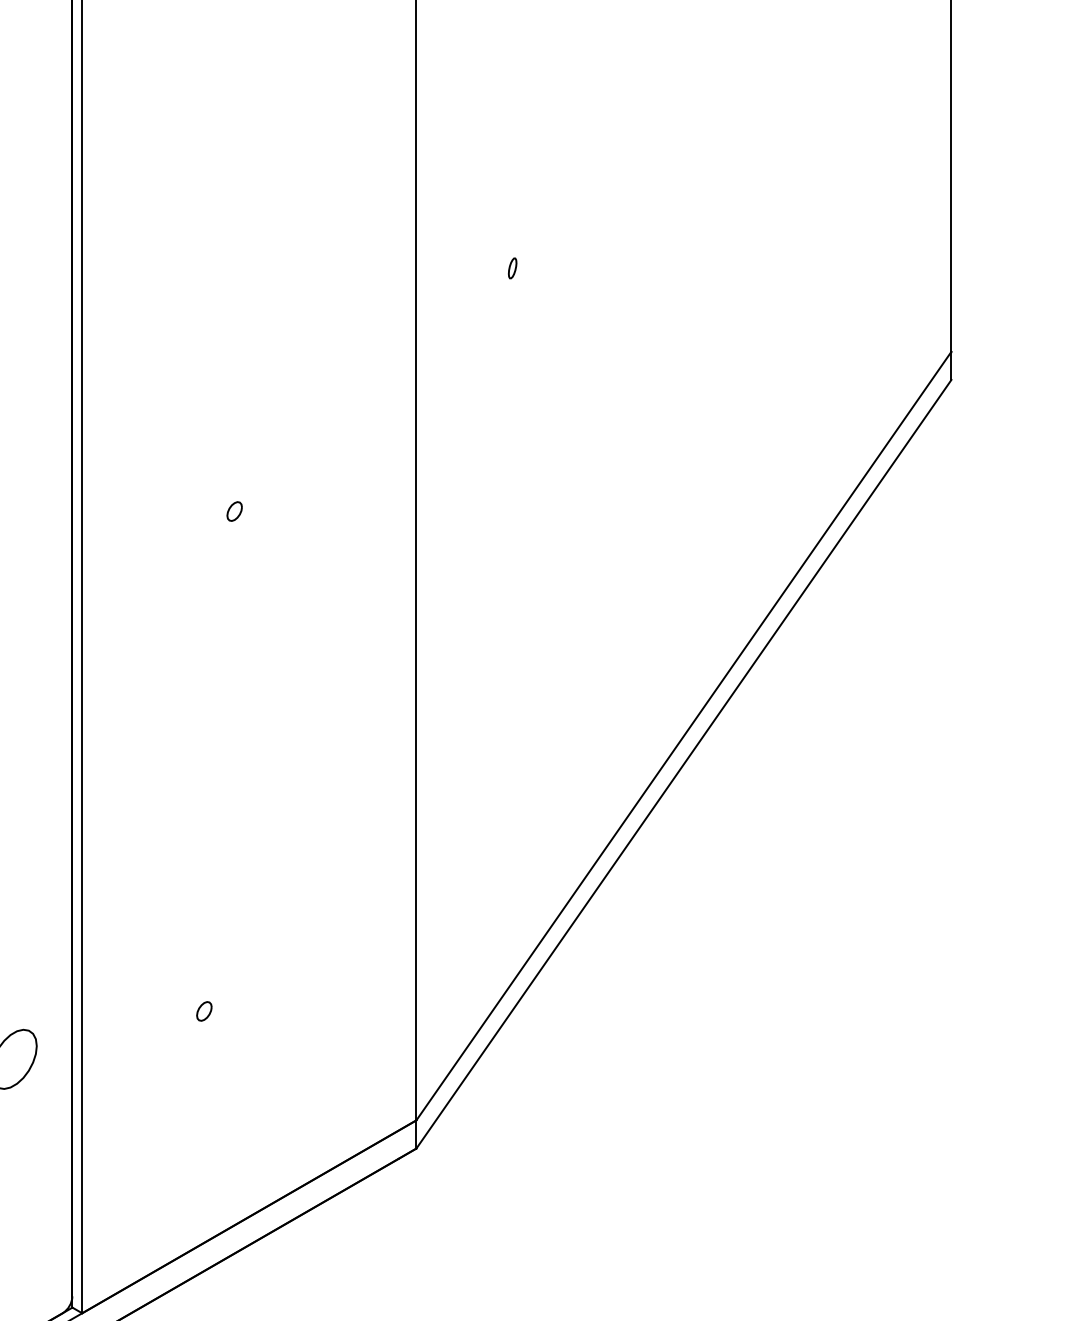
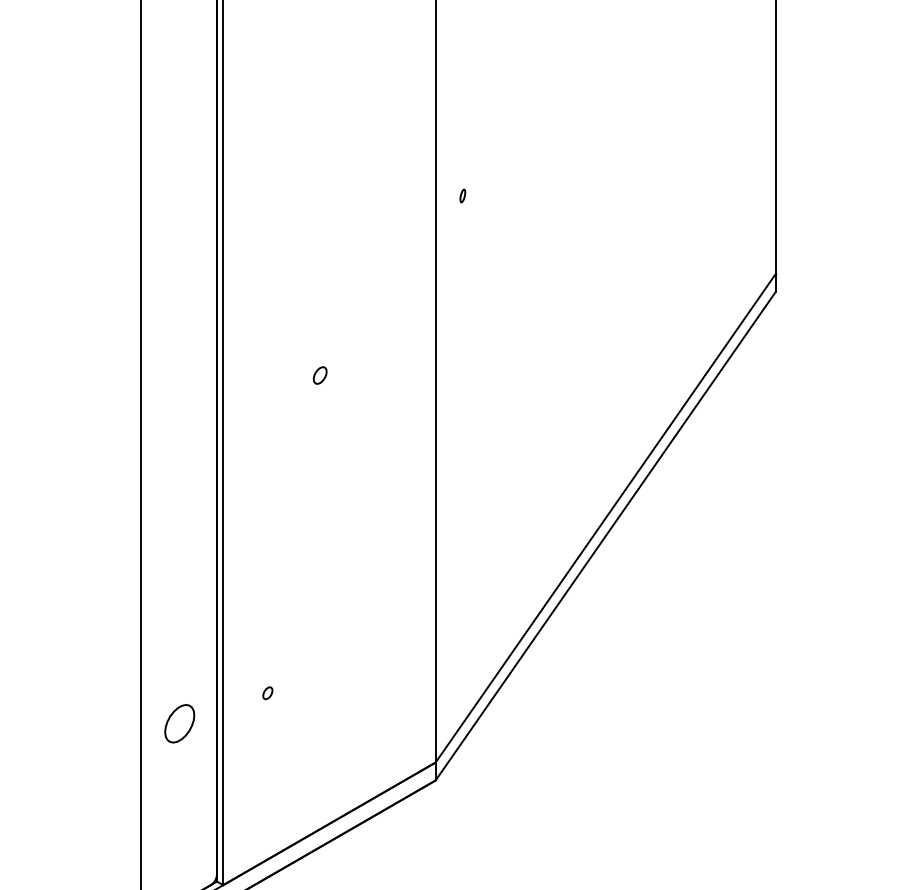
part: (512, 267) -> (462, 195), moved
part: (233, 511) -> (319, 375), size x1.4
part: (203, 1011) -> (267, 693), moved

